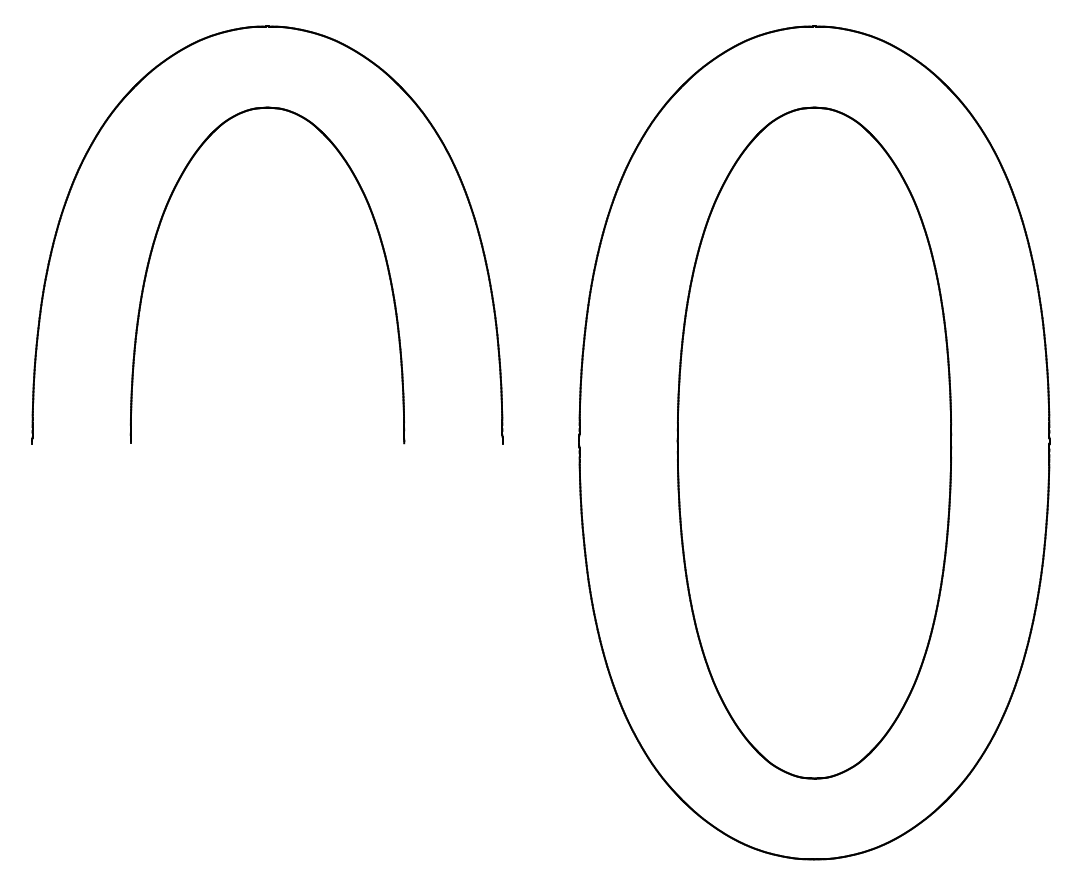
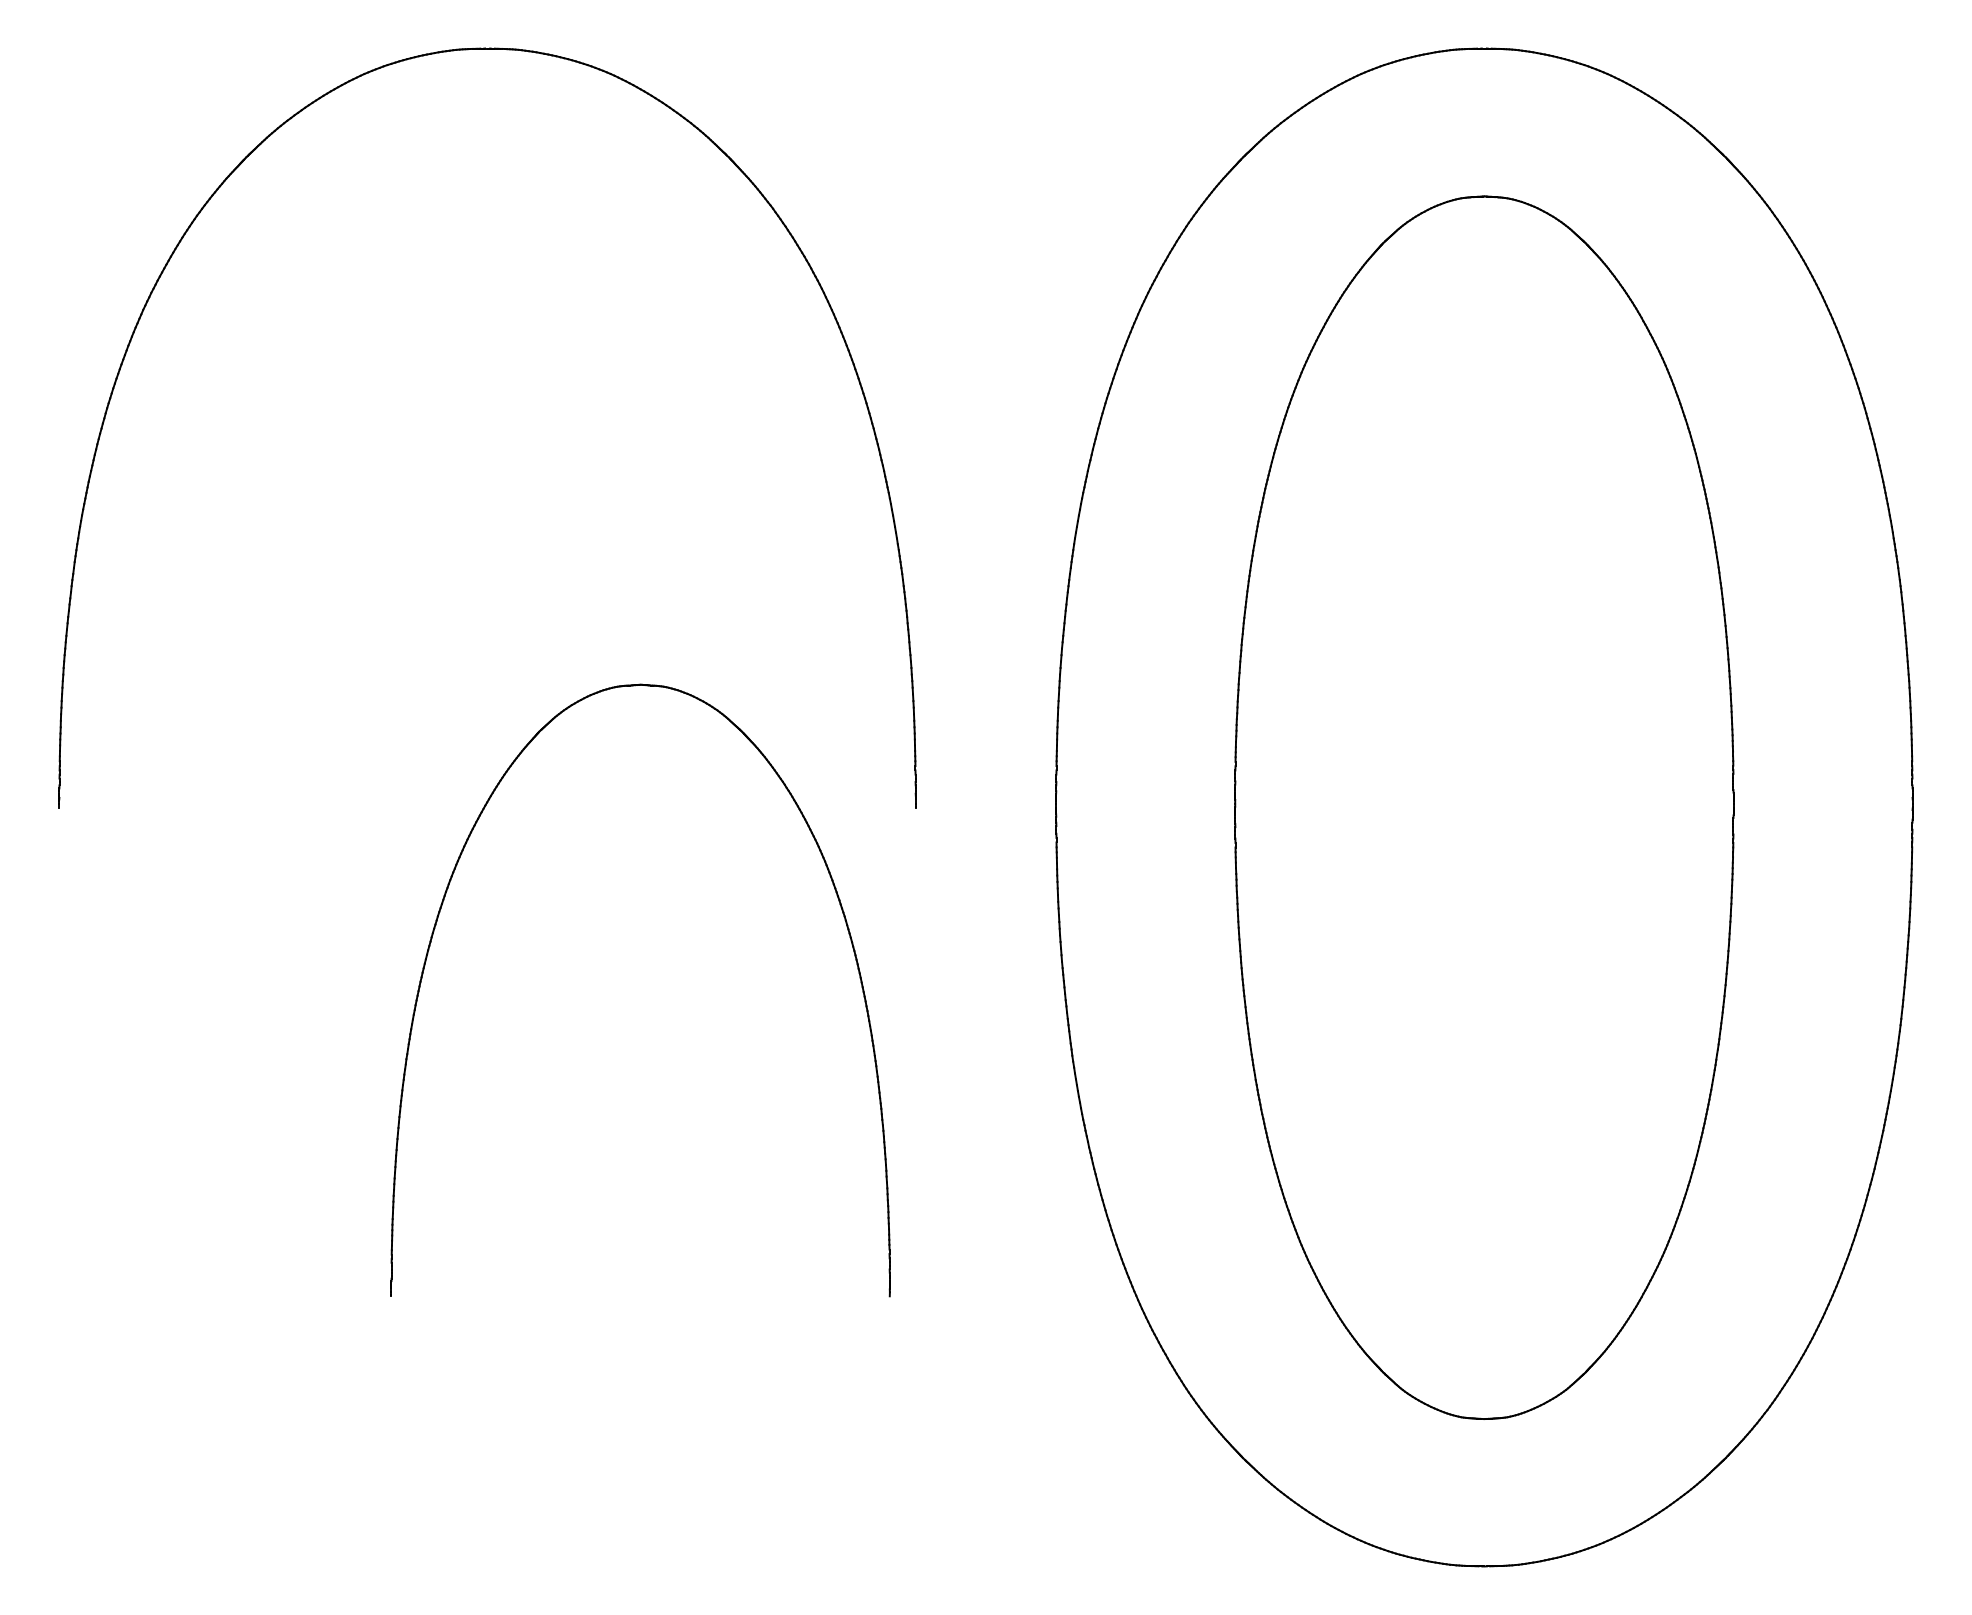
part: (156, 238) -> (438, 923), moved

